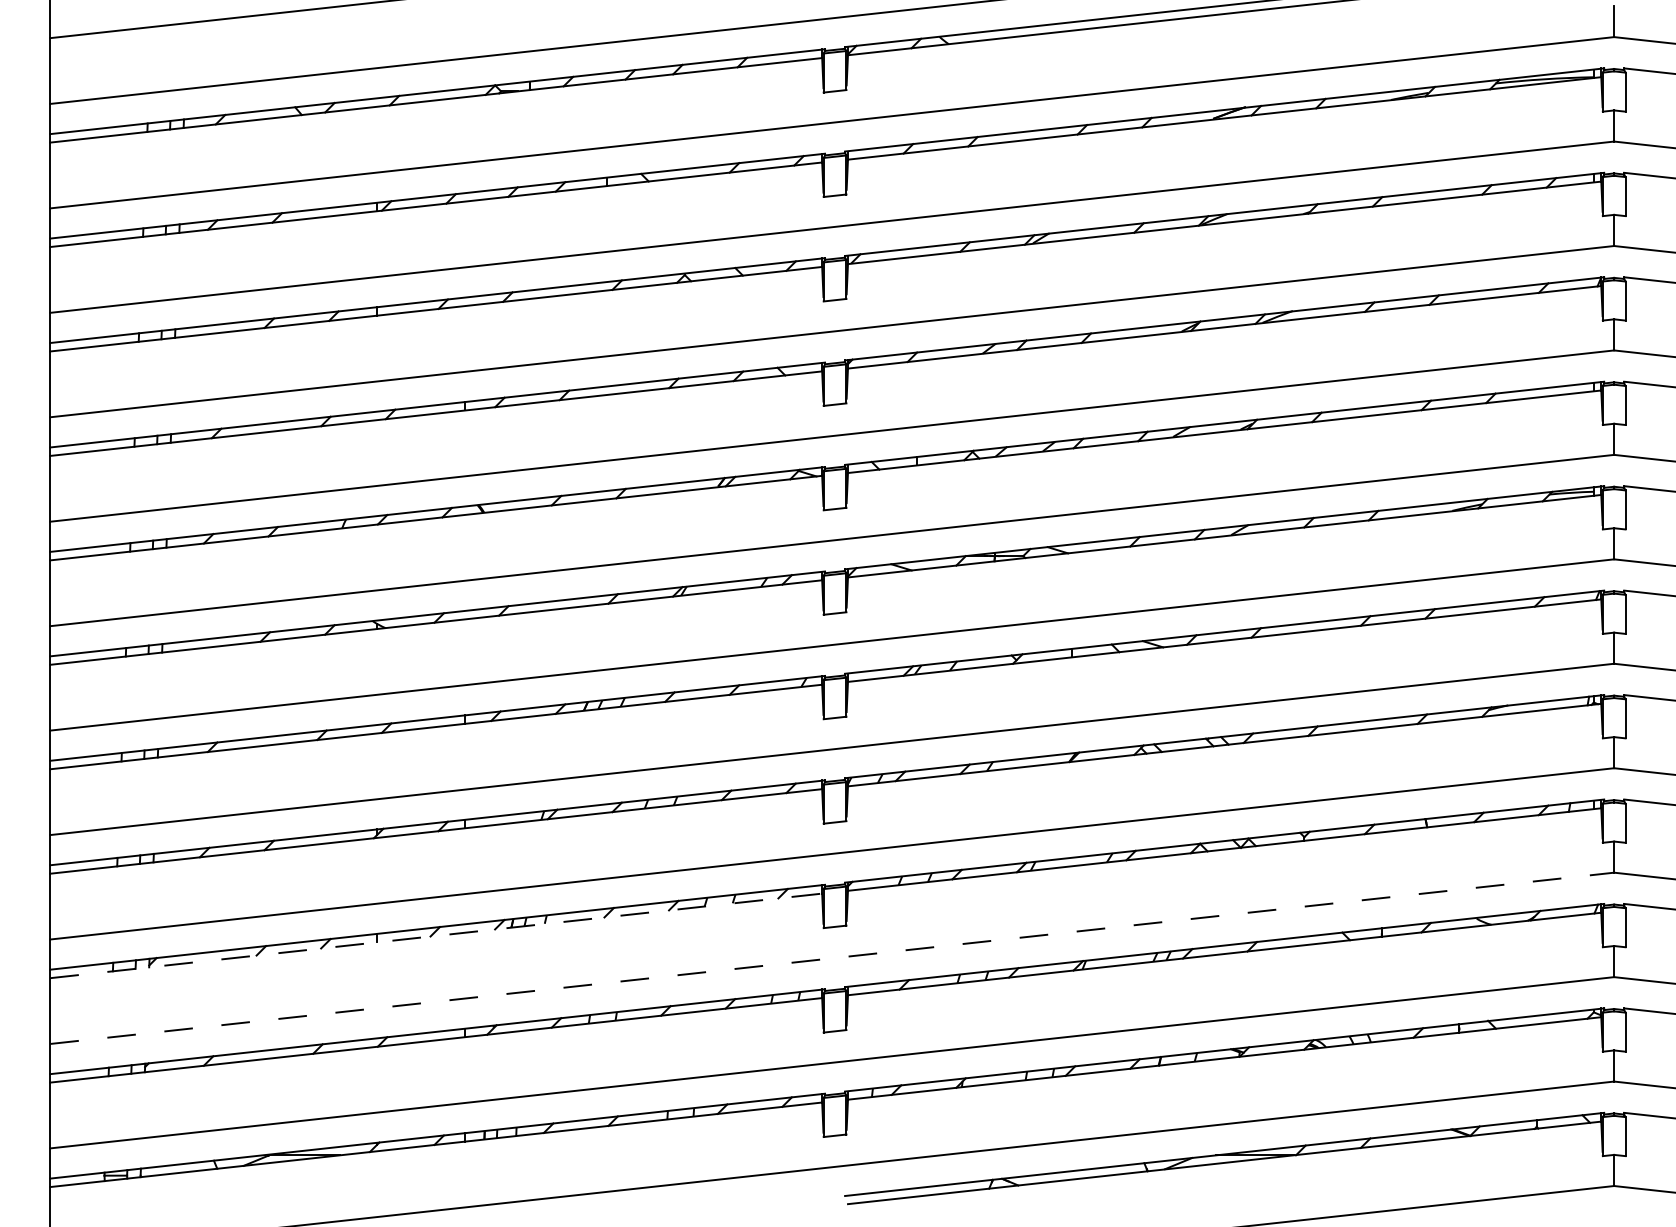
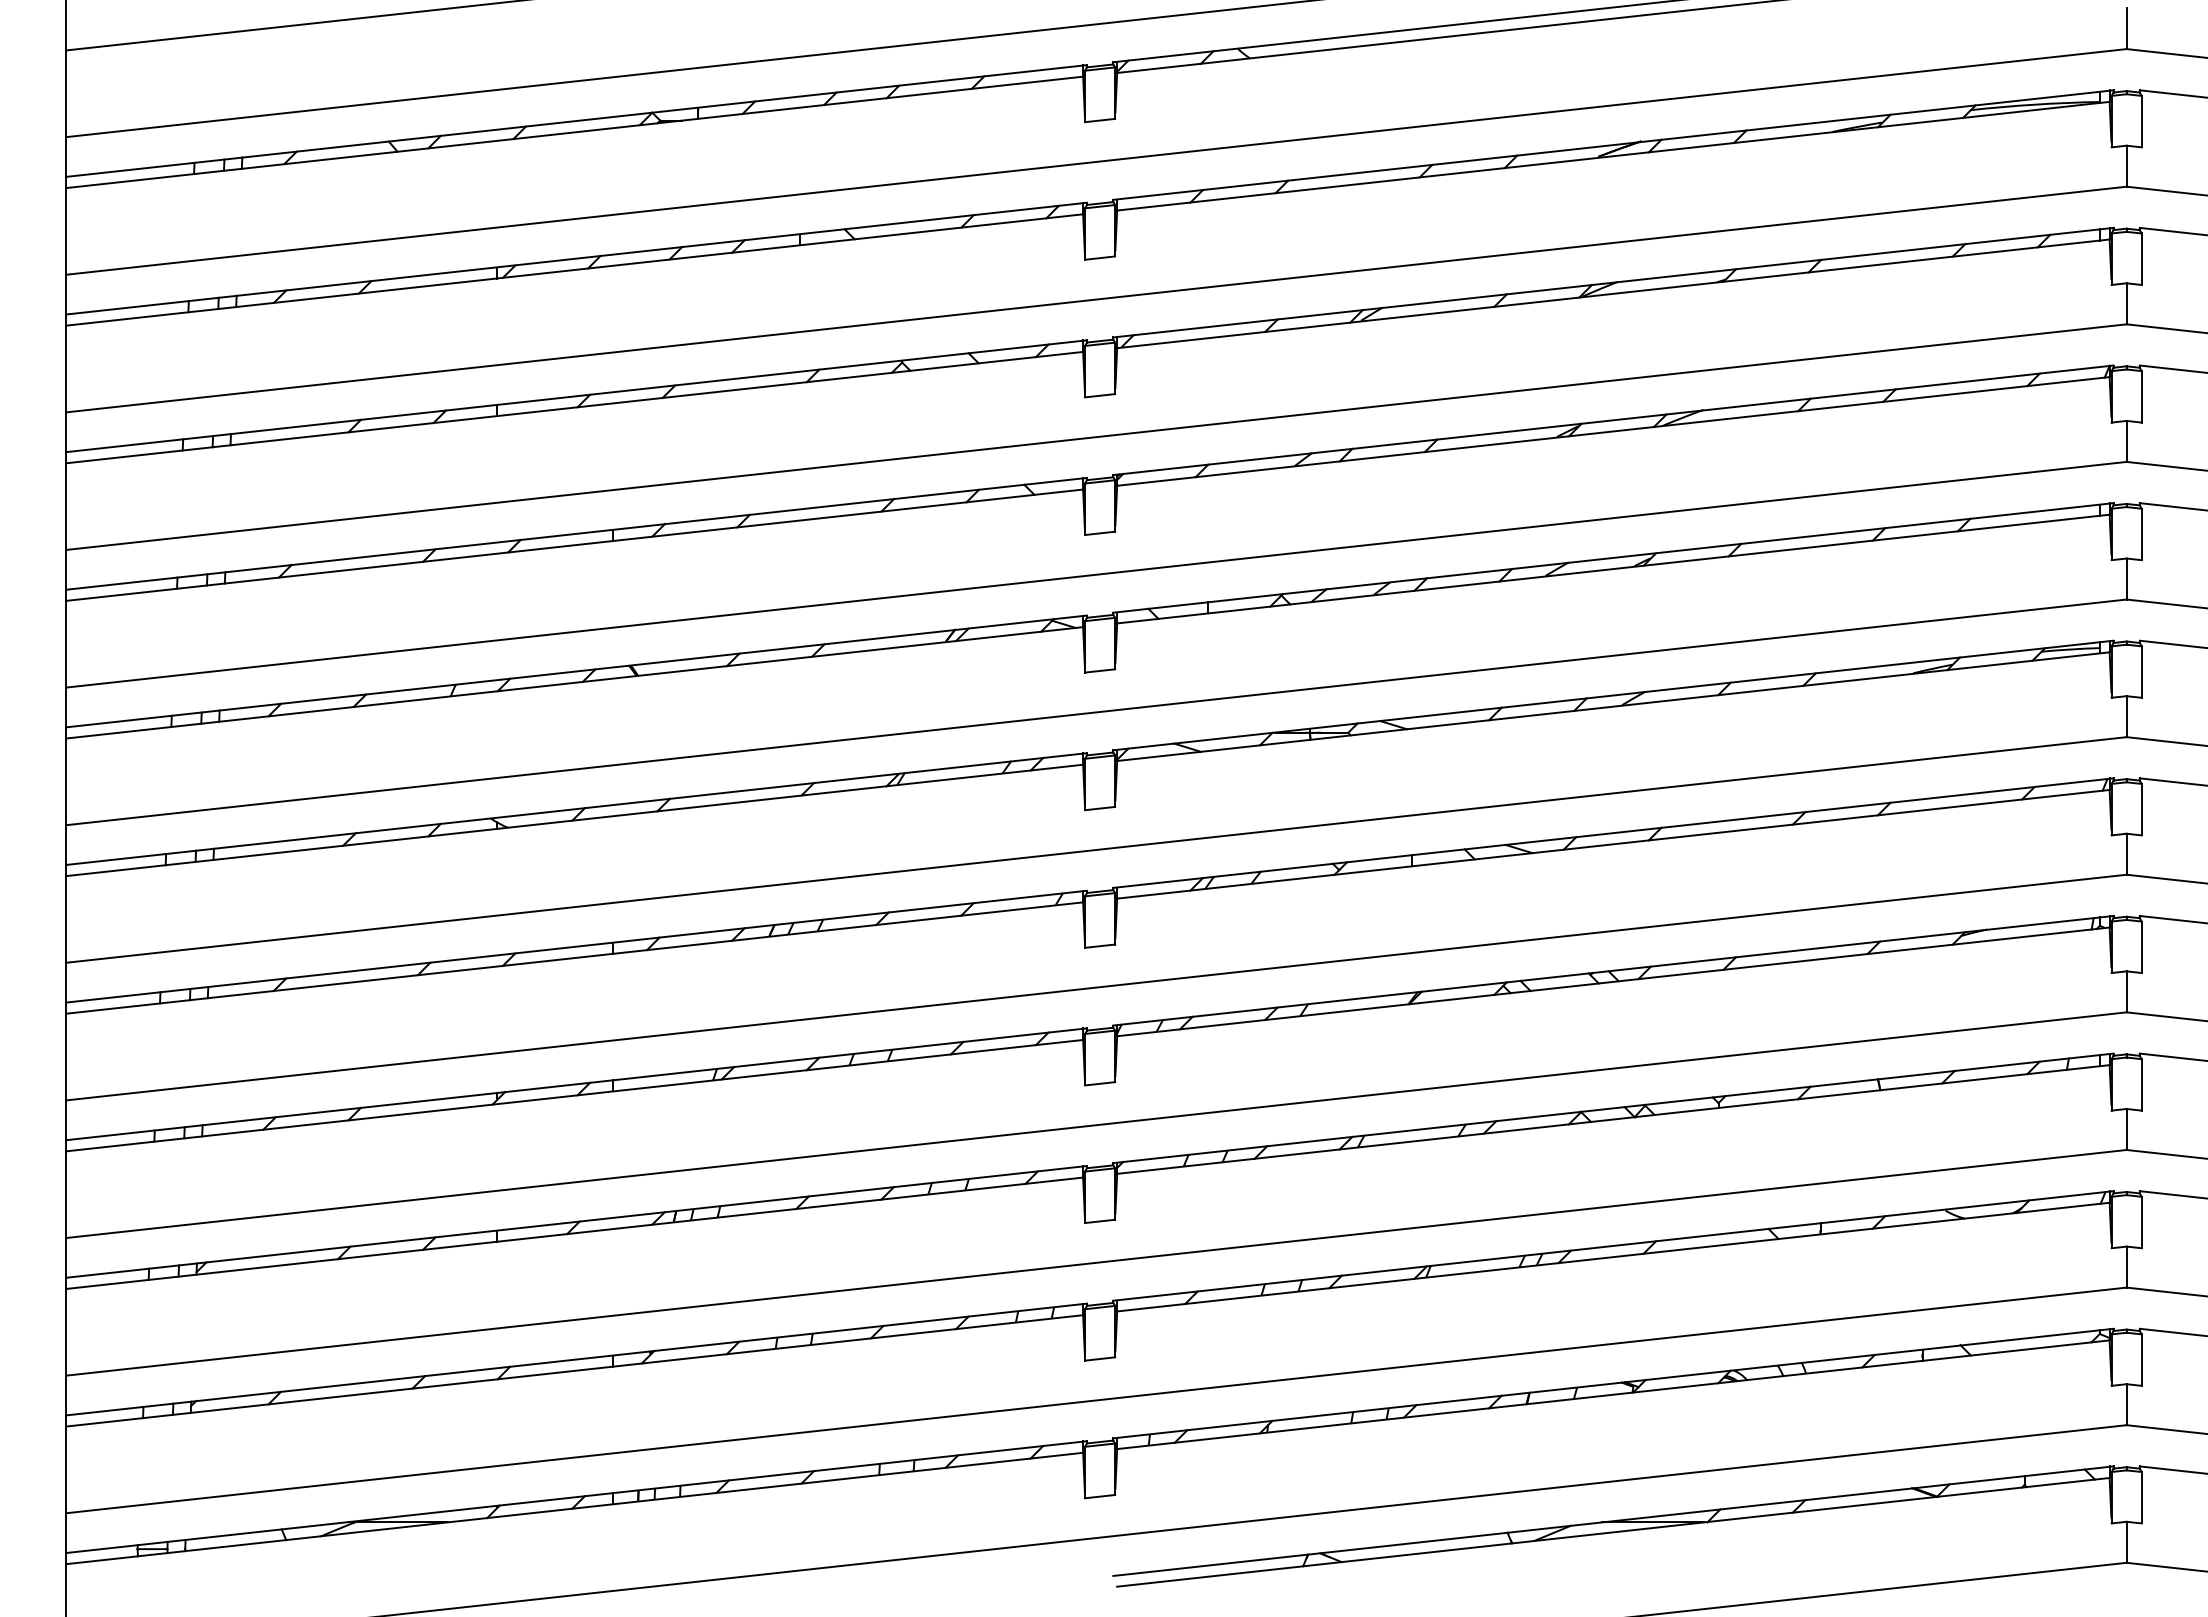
line: (436, 936) -> (574, 1233), dashed -> solid
line: (832, 958) -> (1096, 1262), dashed -> solid

